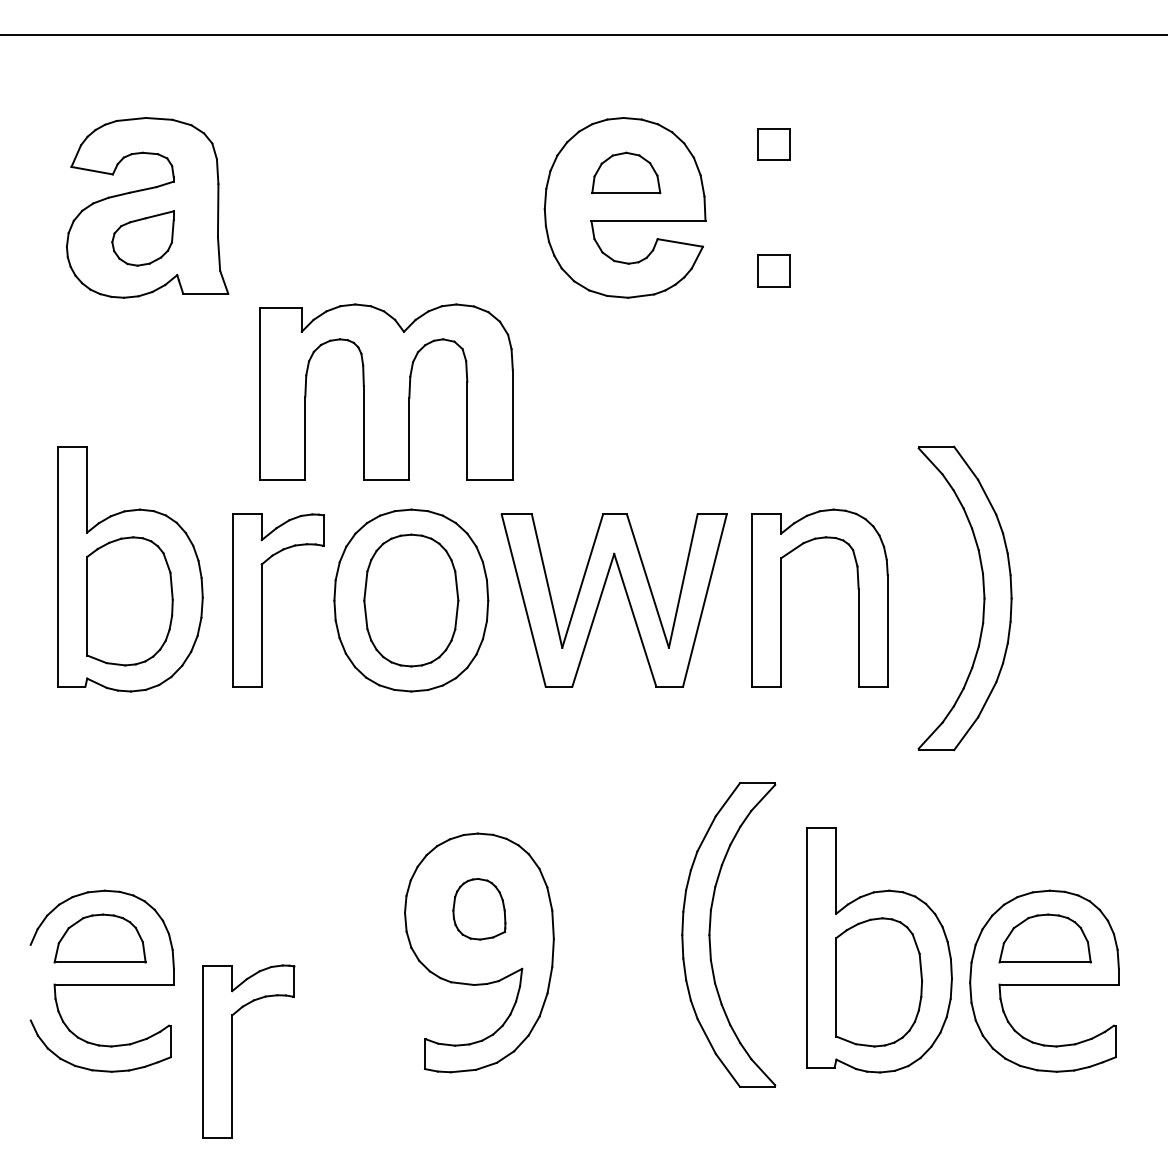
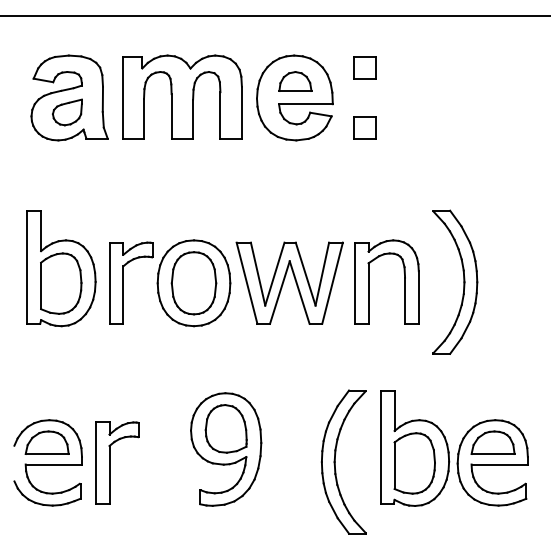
part: (772, 143) -> (364, 67), size x1.43
part: (772, 270) -> (364, 127), size x1.43
part: (386, 391) -> (182, 96), moved
part: (478, 908) -> (225, 428), size x1.67
part: (711, 933) -> (335, 461), moved
part: (234, 1050) -> (110, 462), moved

